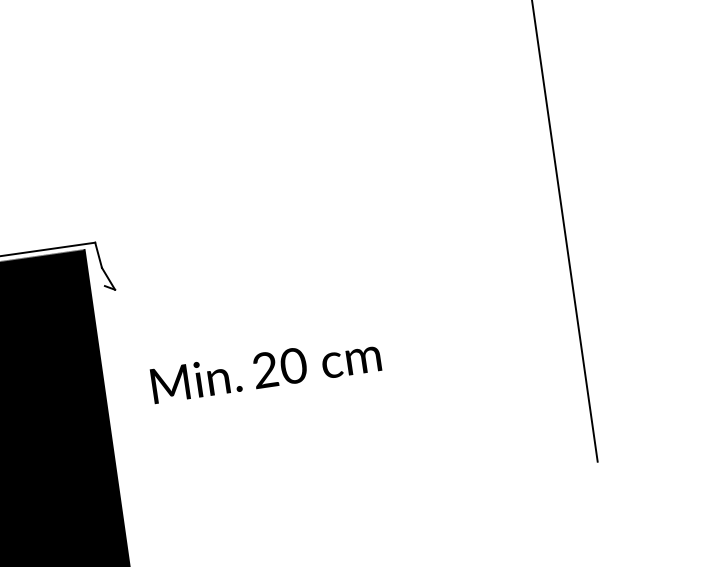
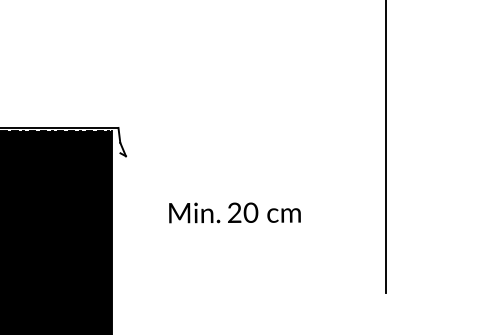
text: (265, 369) -> (234, 212), moved

